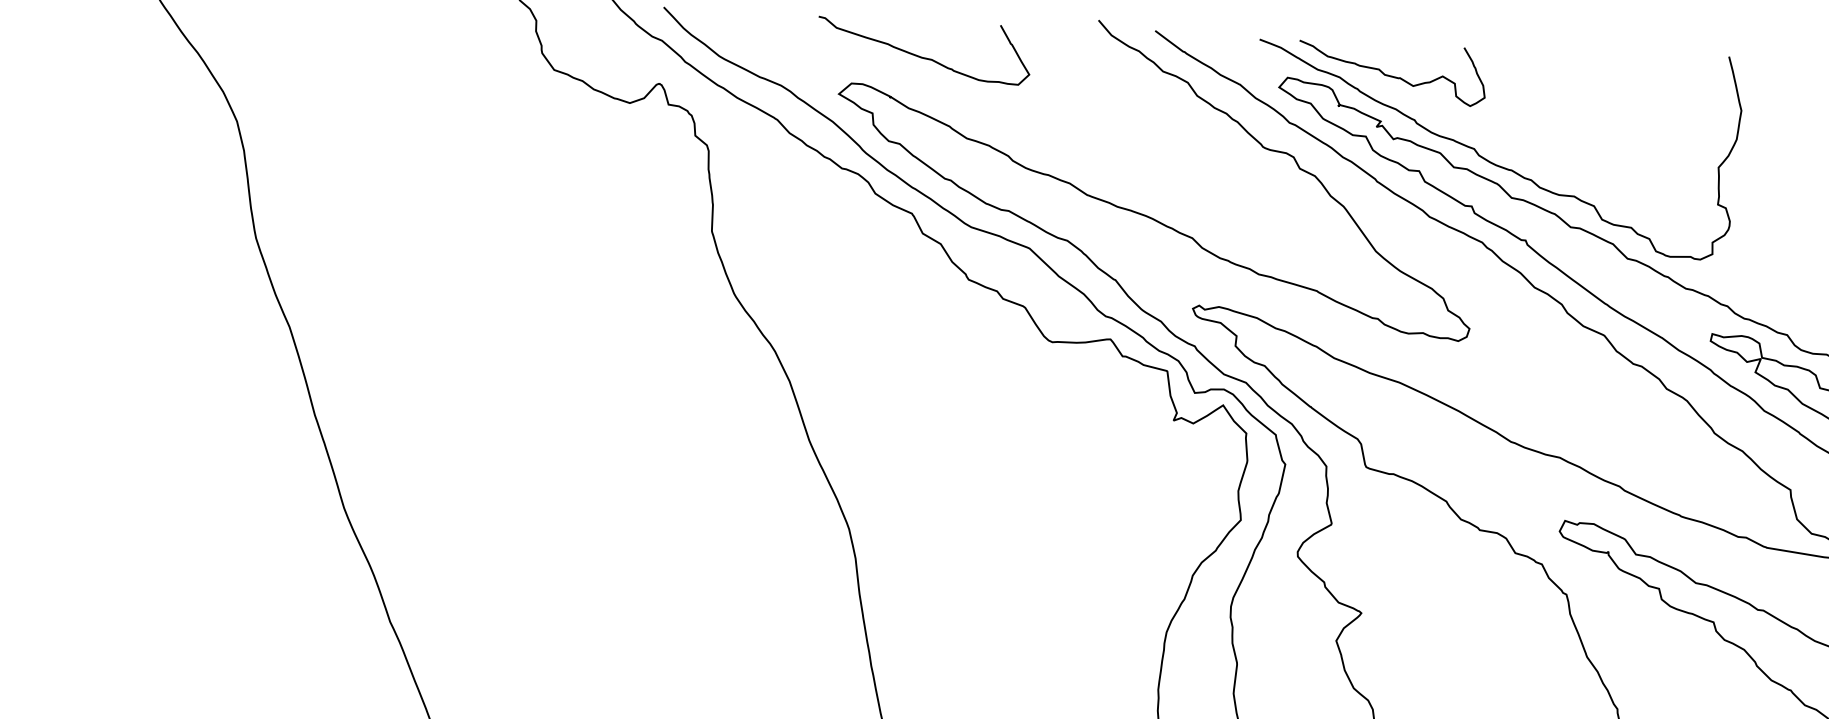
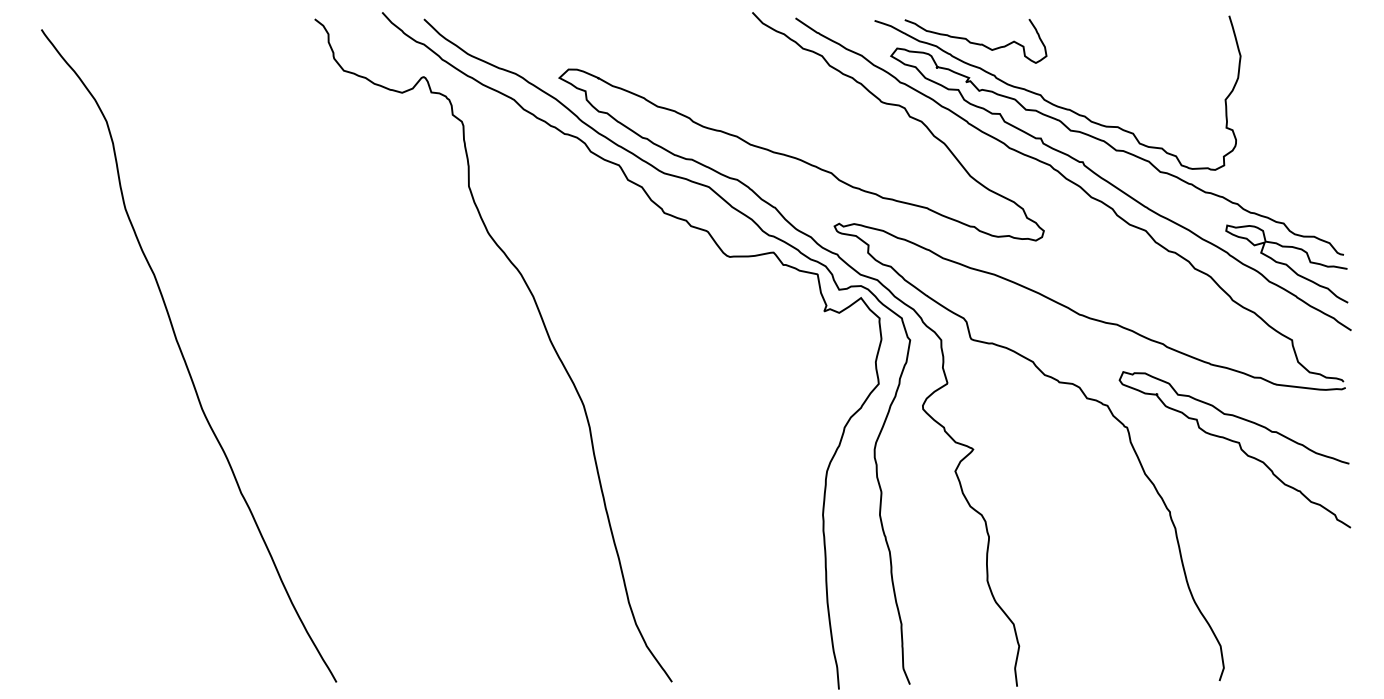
curve: (924, 56) -> (622, 46), removed

